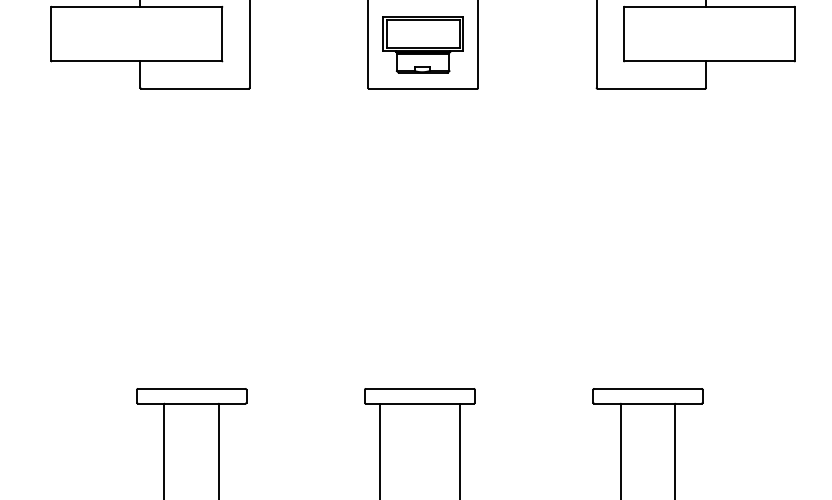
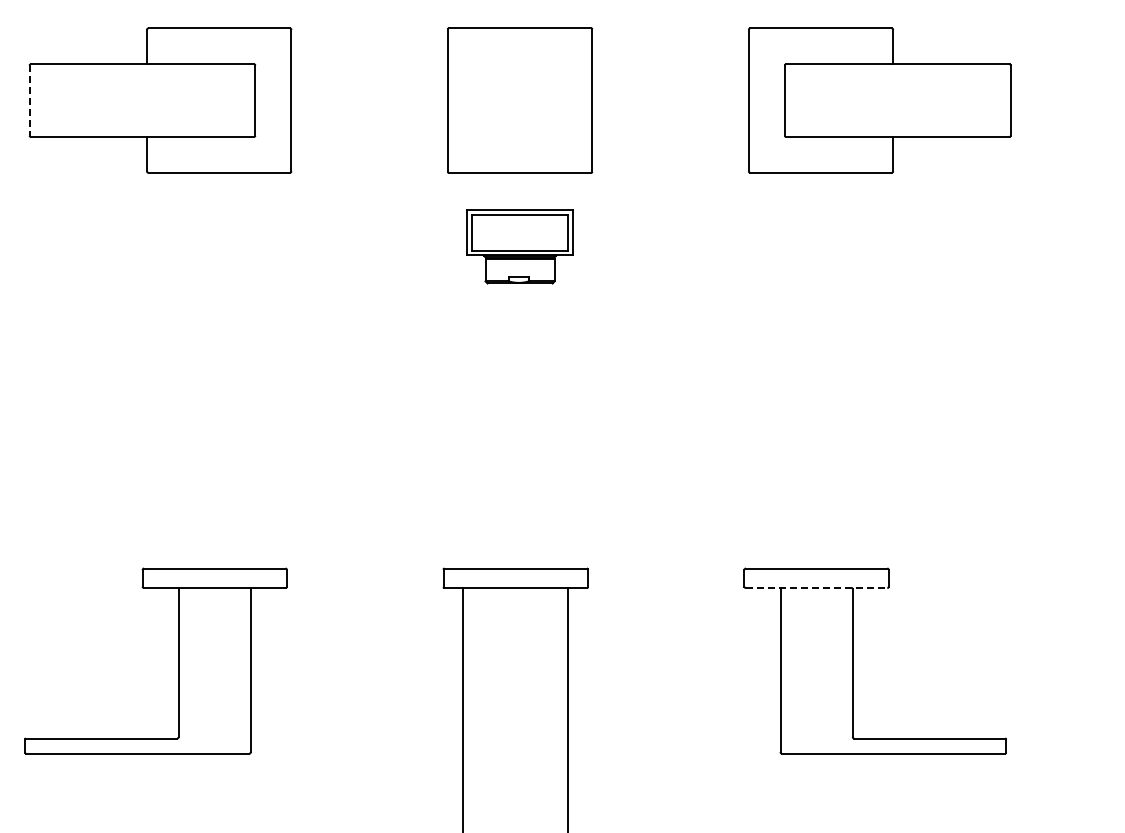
line: (51, 34) -> (29, 101), solid -> dashed
part: (422, 44) -> (519, 246), moved
line: (647, 403) -> (816, 588), solid -> dashed

